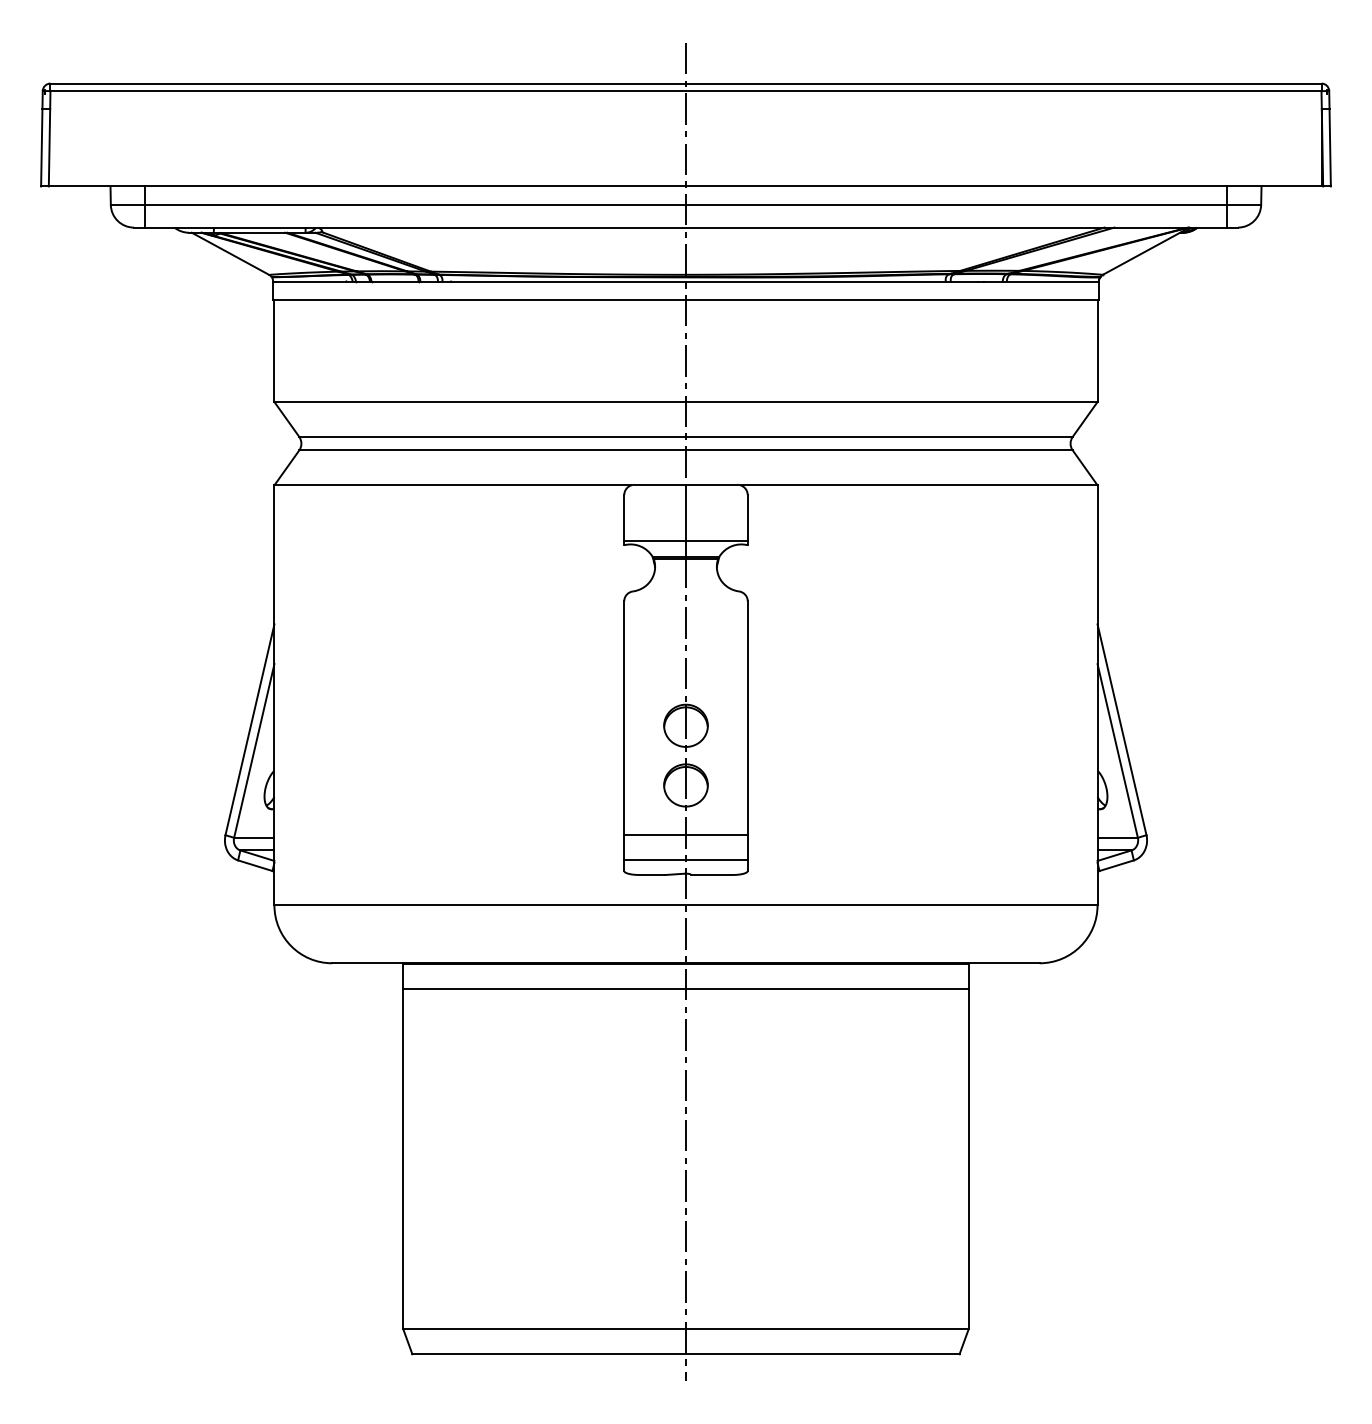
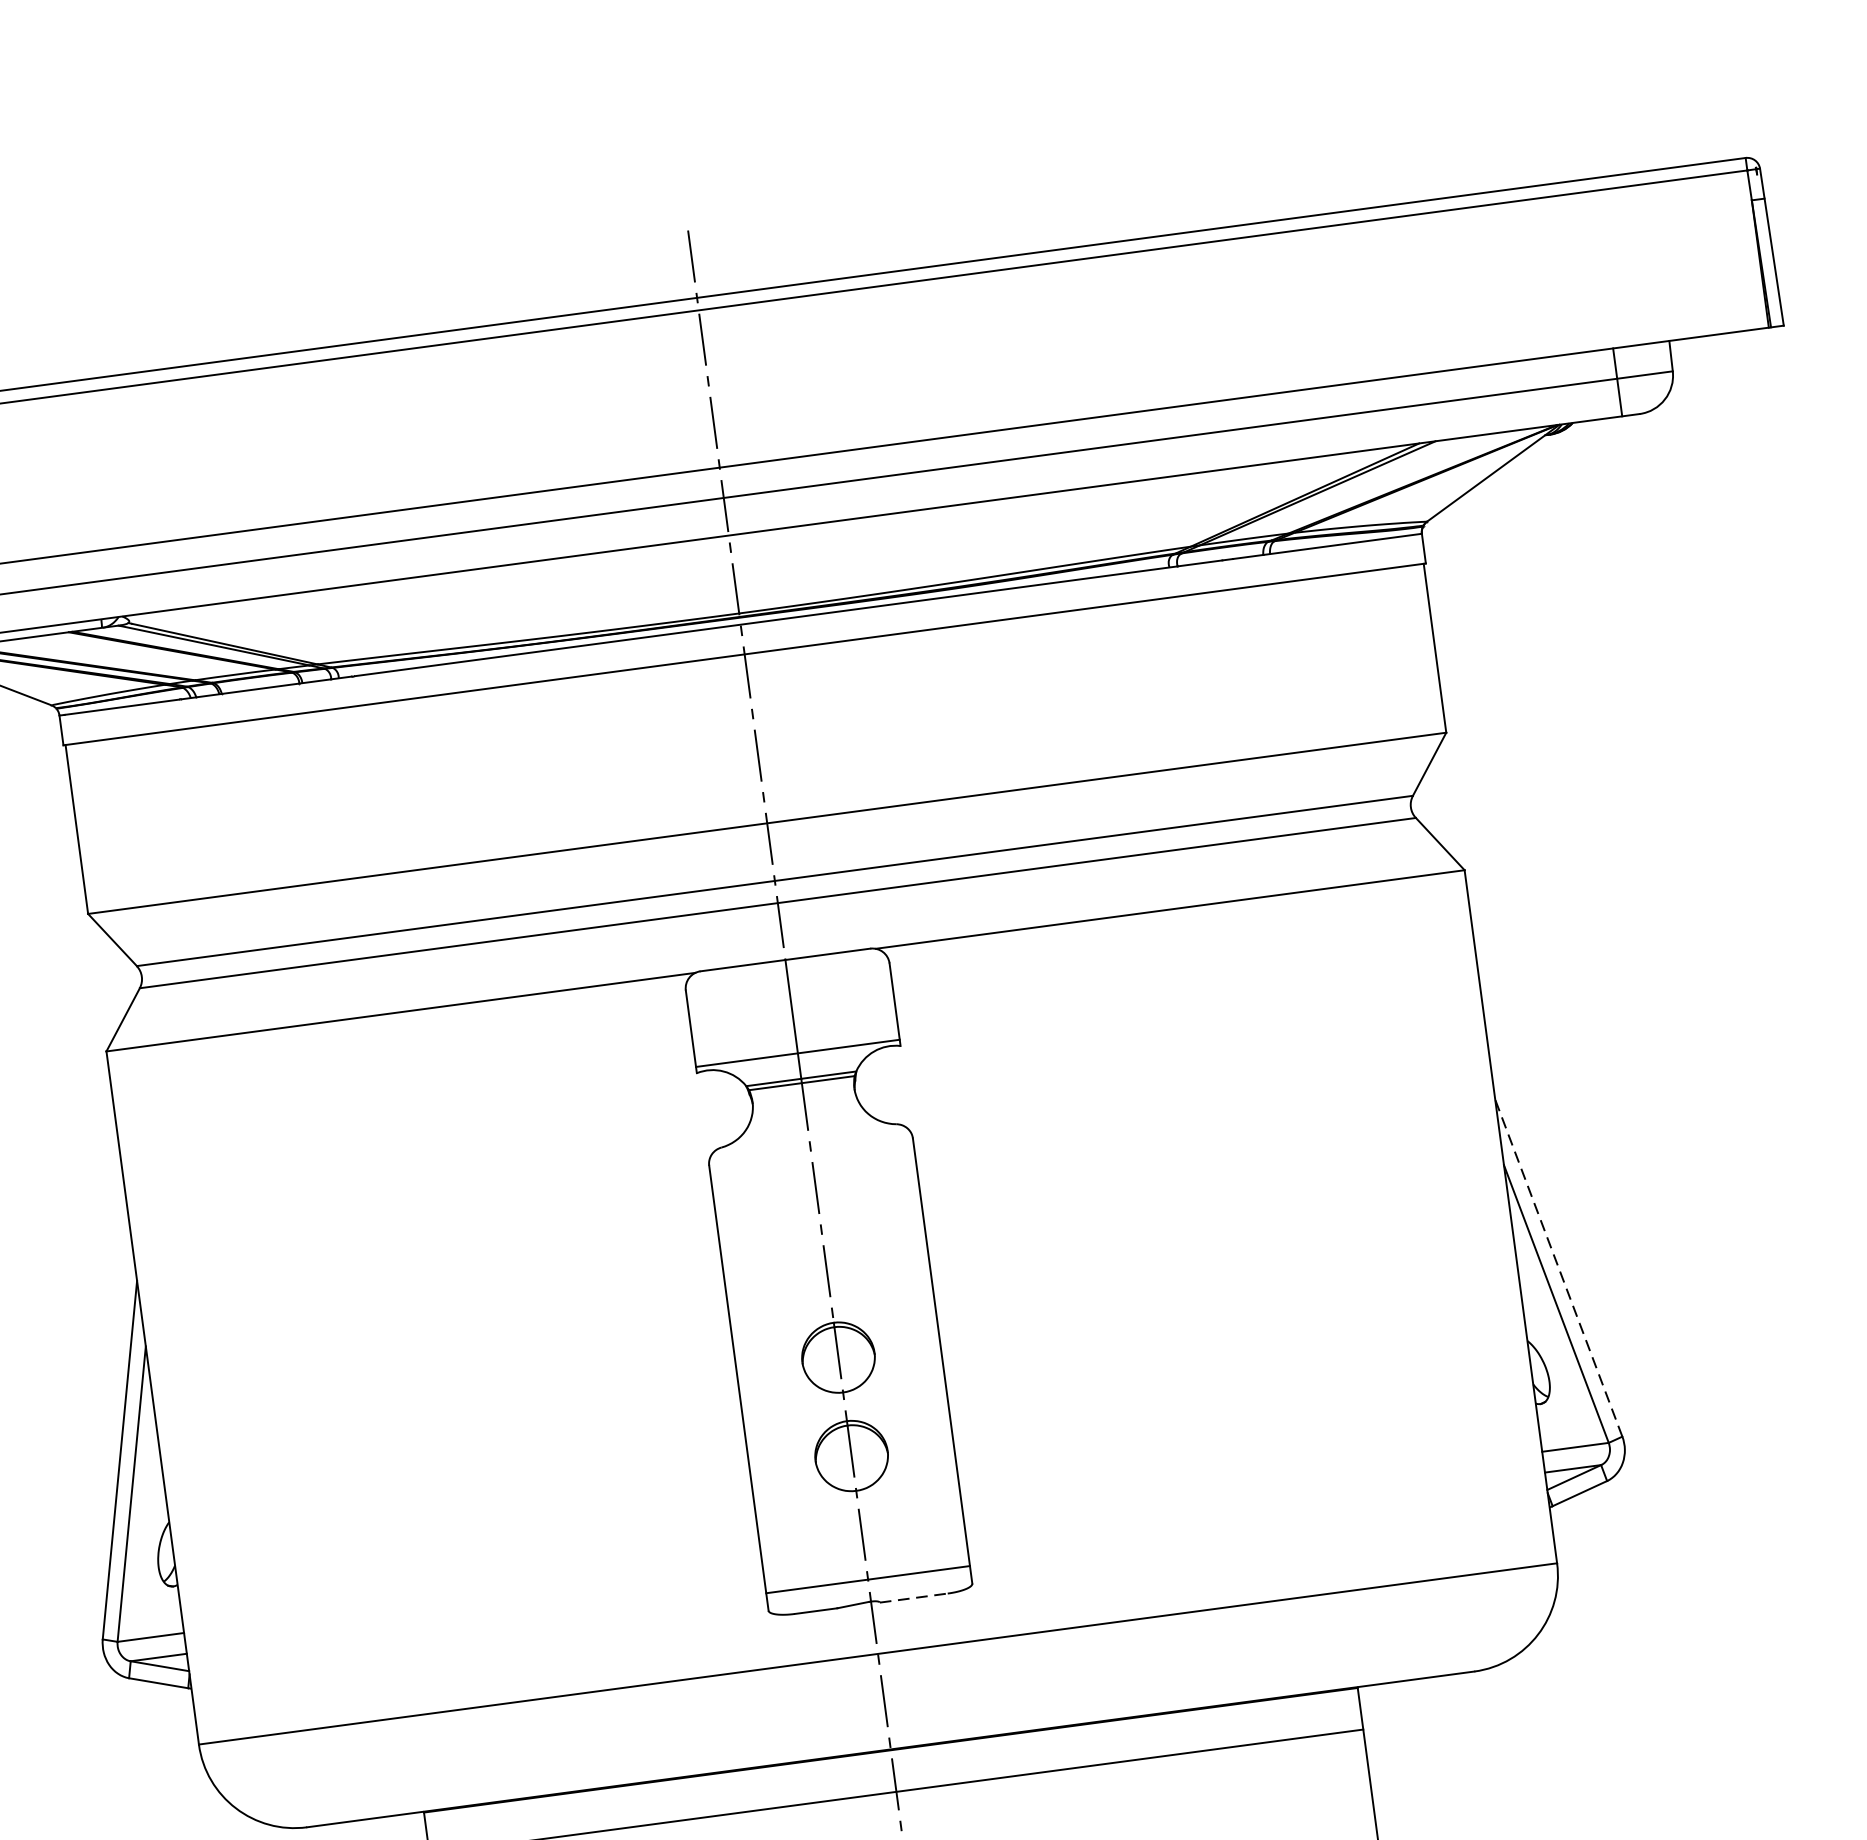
line: (1121, 729) -> (1557, 1267), solid -> dashed
line: (685, 835) -> (861, 1538), removed
line: (711, 875) -> (913, 1598), solid -> dashed

